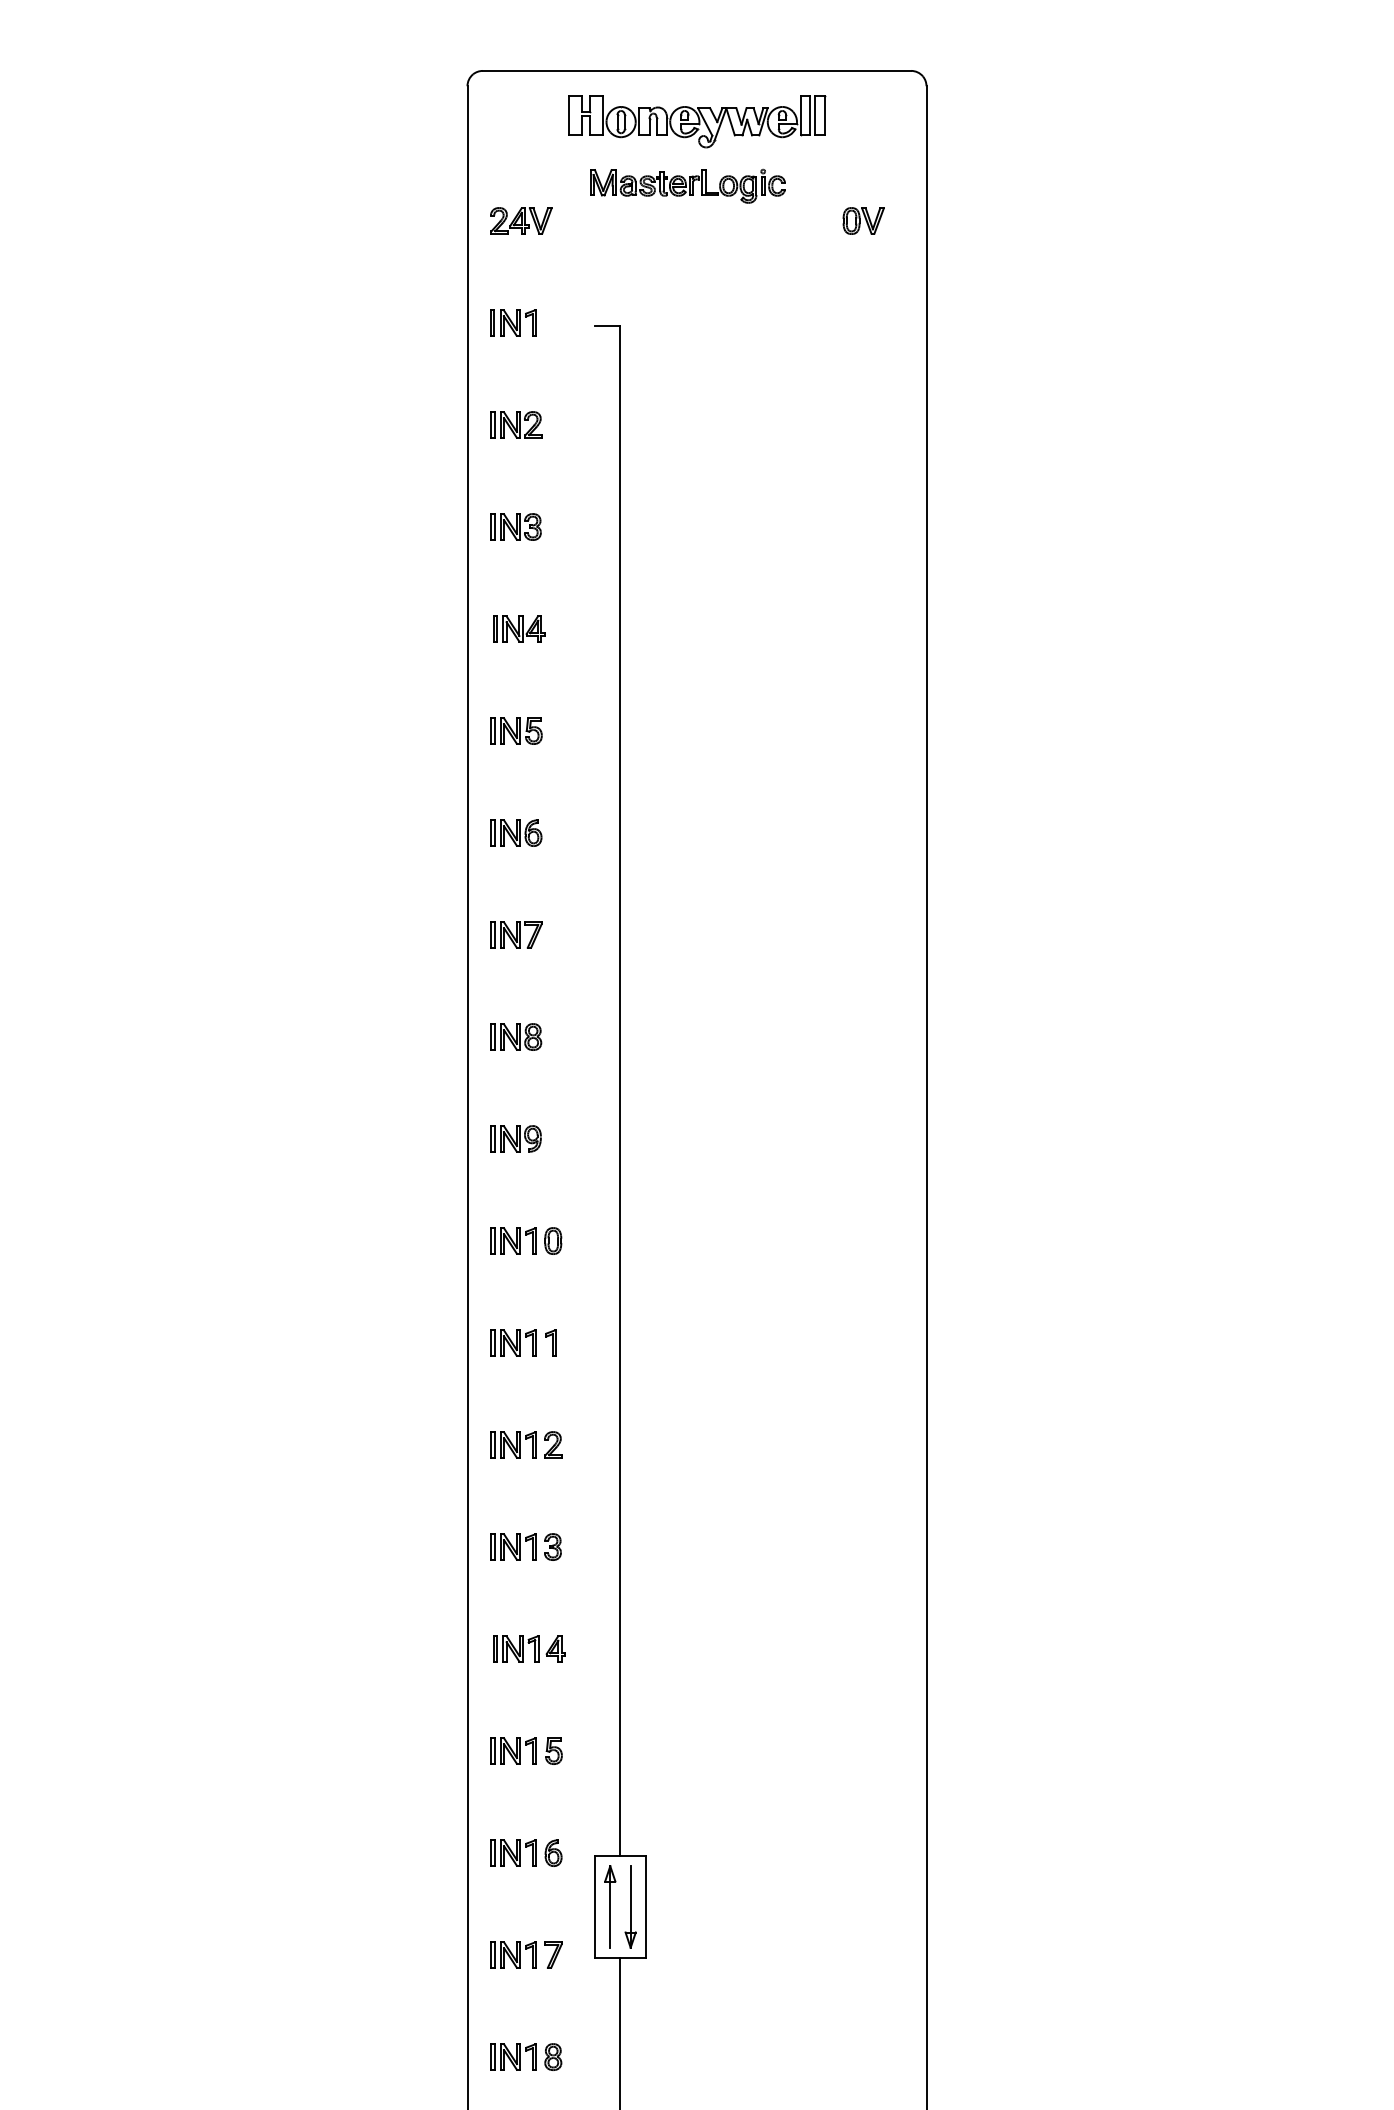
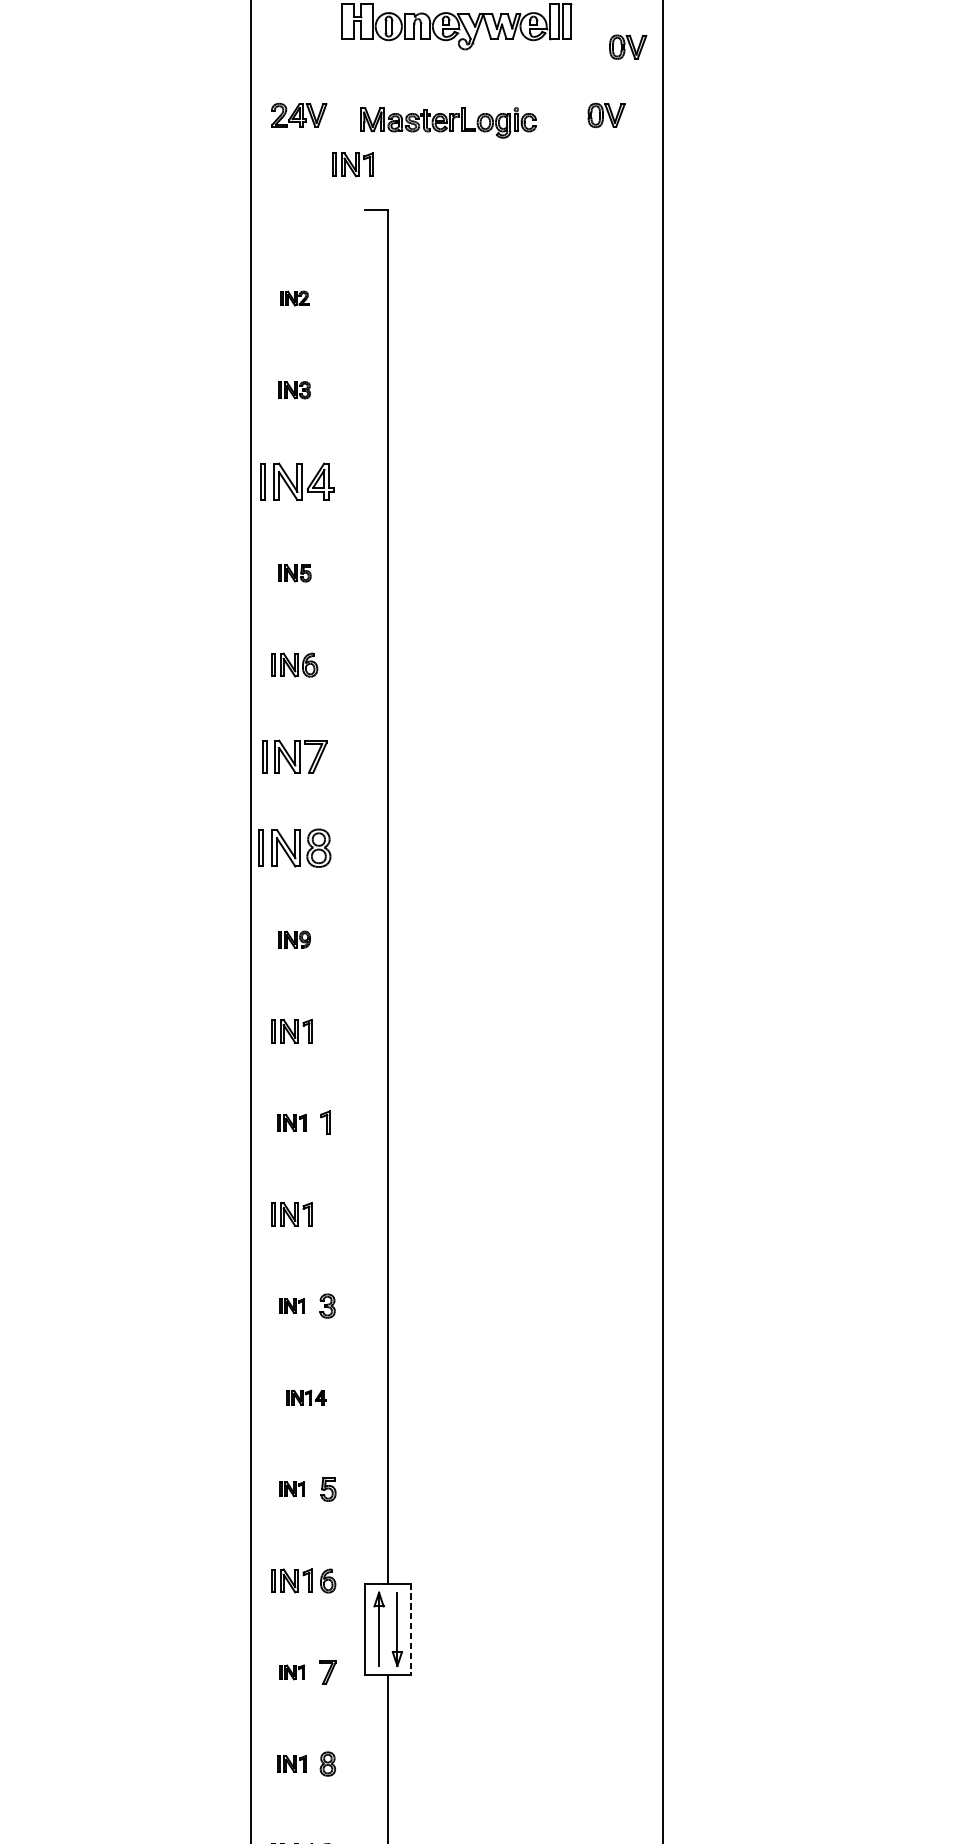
part: (887, 144) -> (627, 46), added
part: (687, 185) -> (448, 122), moved
part: (513, 322) -> (353, 164), moved
part: (516, 424) -> (294, 298), size x0.6
part: (515, 526) -> (293, 389), size x0.7
part: (519, 628) -> (297, 481), size x1.6
part: (516, 730) -> (294, 572), size x0.7
part: (516, 934) -> (294, 756), size x1.4
part: (516, 1036) -> (294, 847), size x1.6
part: (515, 1138) -> (293, 939), size x0.7
part: (553, 1240) -> (328, 1030), removed
part: (513, 1342) -> (292, 1122), size x0.7
part: (553, 1444) -> (328, 1214), removed
part: (513, 1546) -> (292, 1305), size x0.6
part: (529, 1648) -> (306, 1397), size x0.6
part: (513, 1750) -> (292, 1488), size x0.6
line: (645, 1907) -> (410, 1629), solid -> dashed
part: (513, 1954) -> (292, 1671), size x0.6
part: (513, 2056) -> (292, 1763), size x0.7

